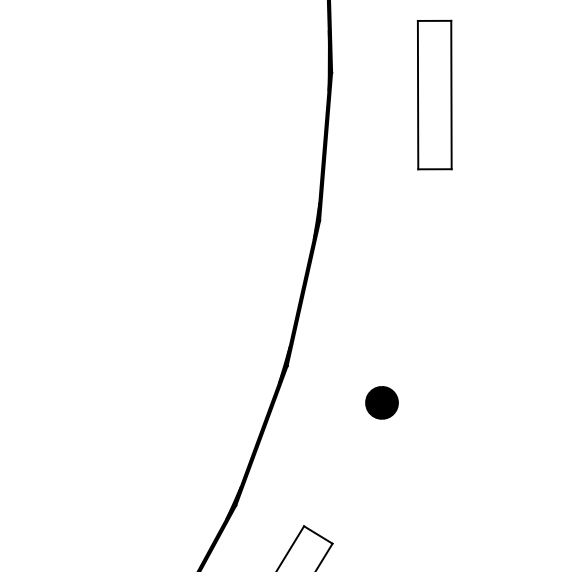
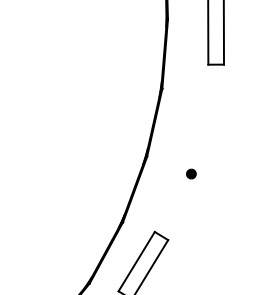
part: (382, 401) -> (191, 173), size x0.6

